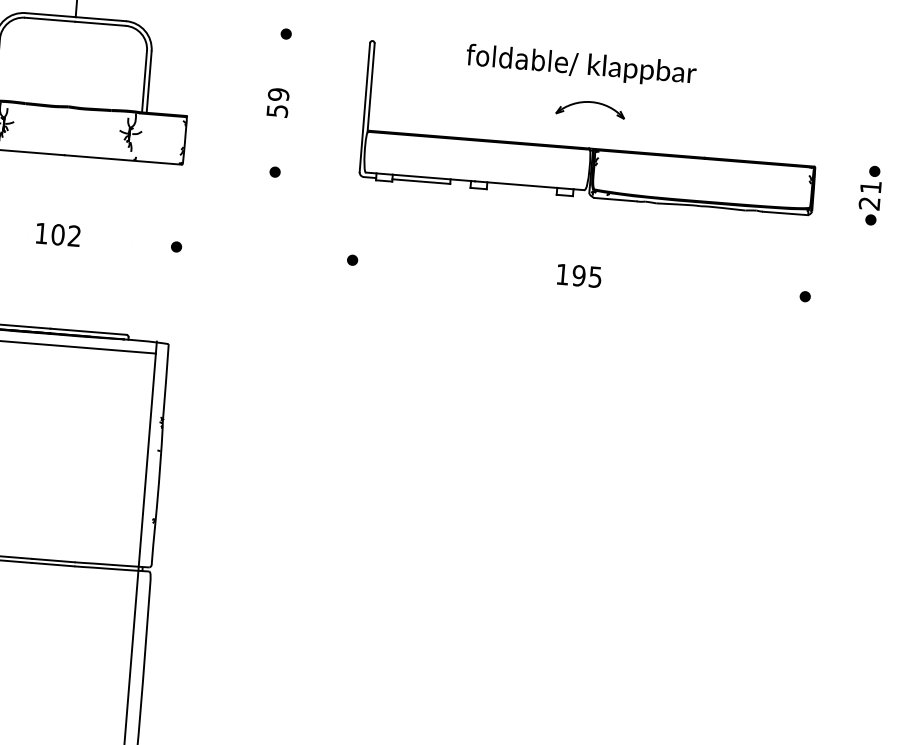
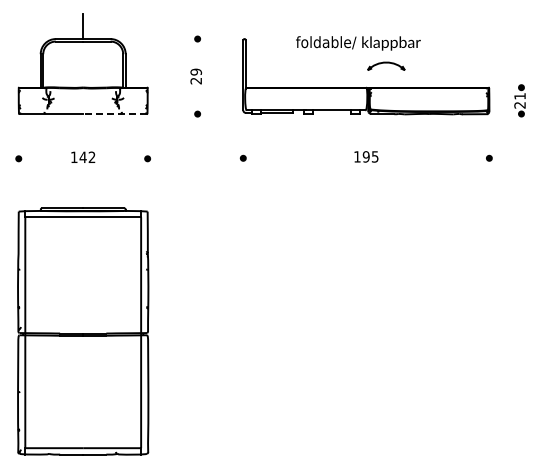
part: (591, 107) -> (386, 65), moved
text: (277, 110) -> (196, 80), 59 -> 29
line: (123, 160) -> (115, 114), solid -> dashed
text: (56, 234) -> (82, 157), 102 -> 142

